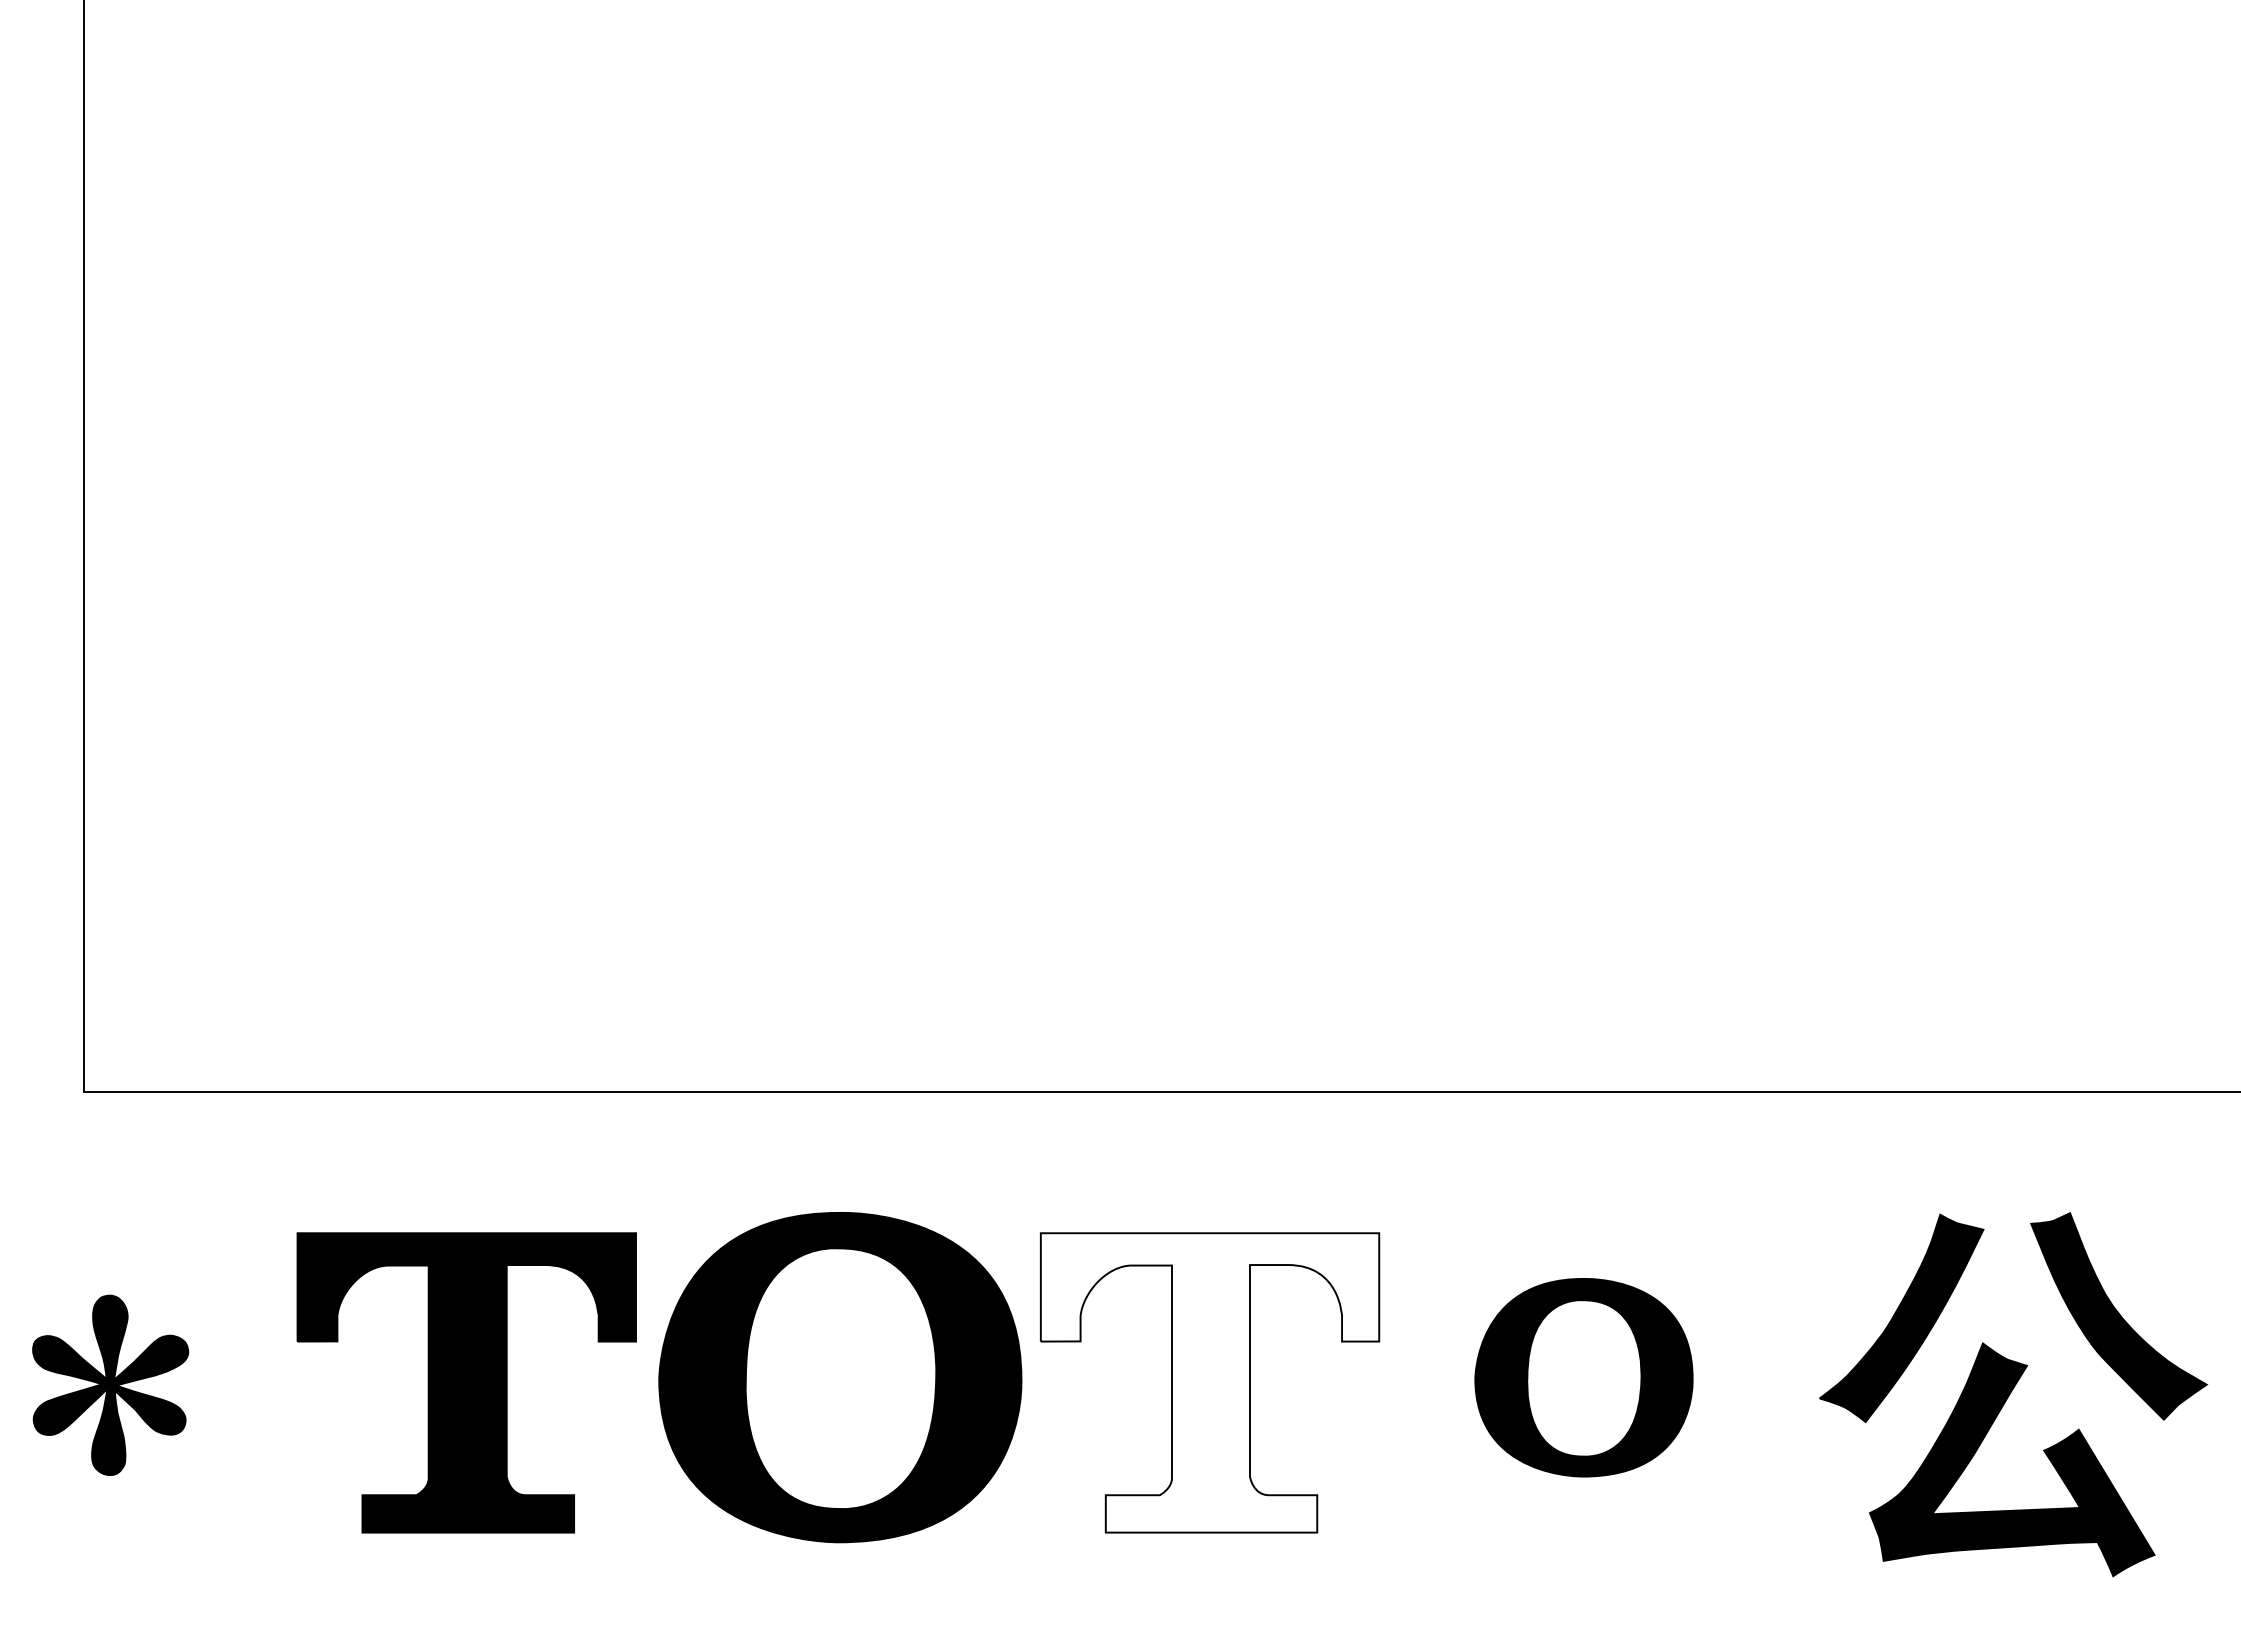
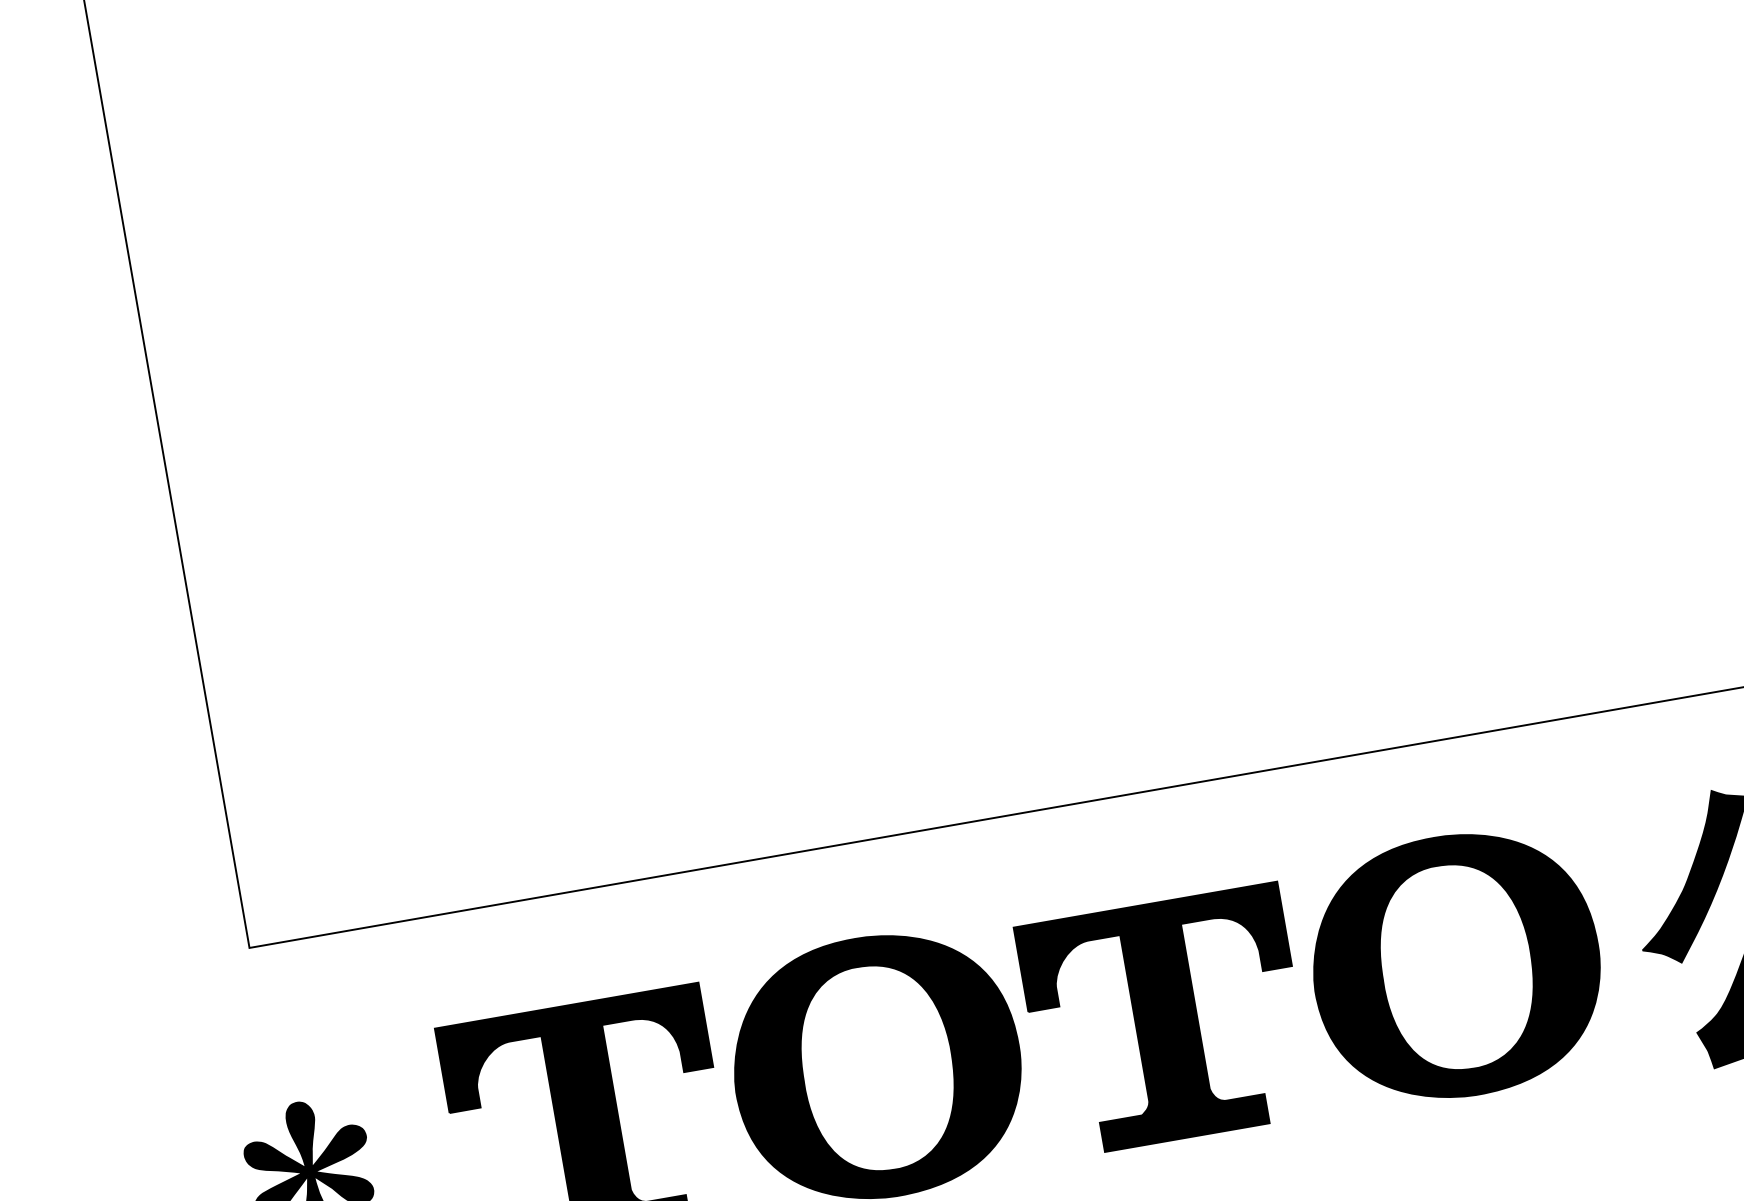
part: (1583, 1377) -> (1455, 966), size x1.67
fill: (1209, 1382) -> (1165, 1020), added

